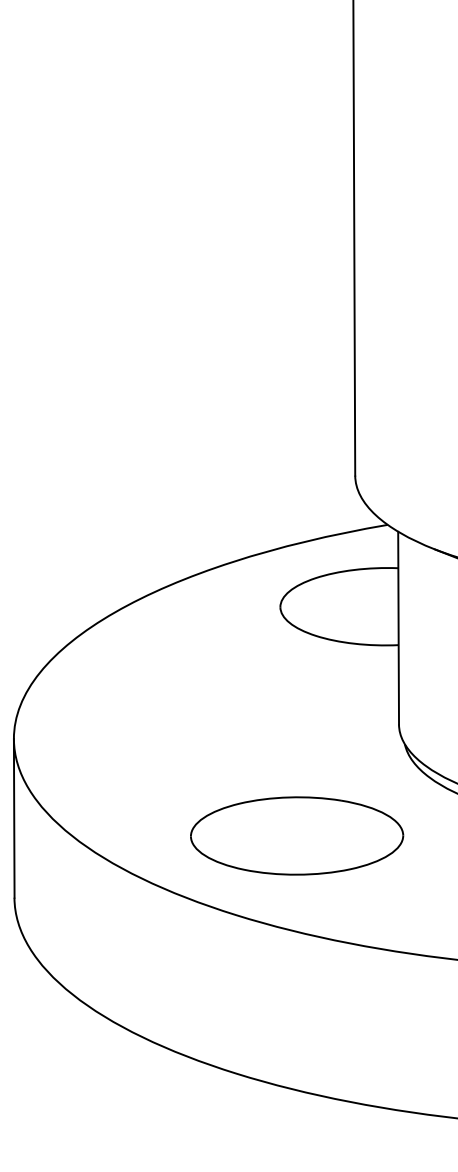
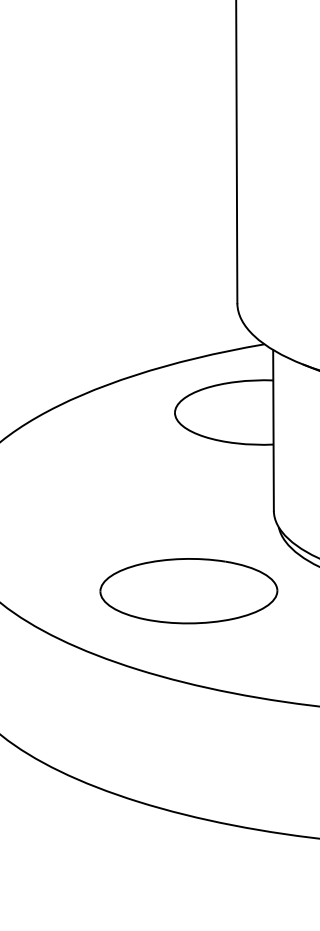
part: (297, 835) -> (189, 590), moved

